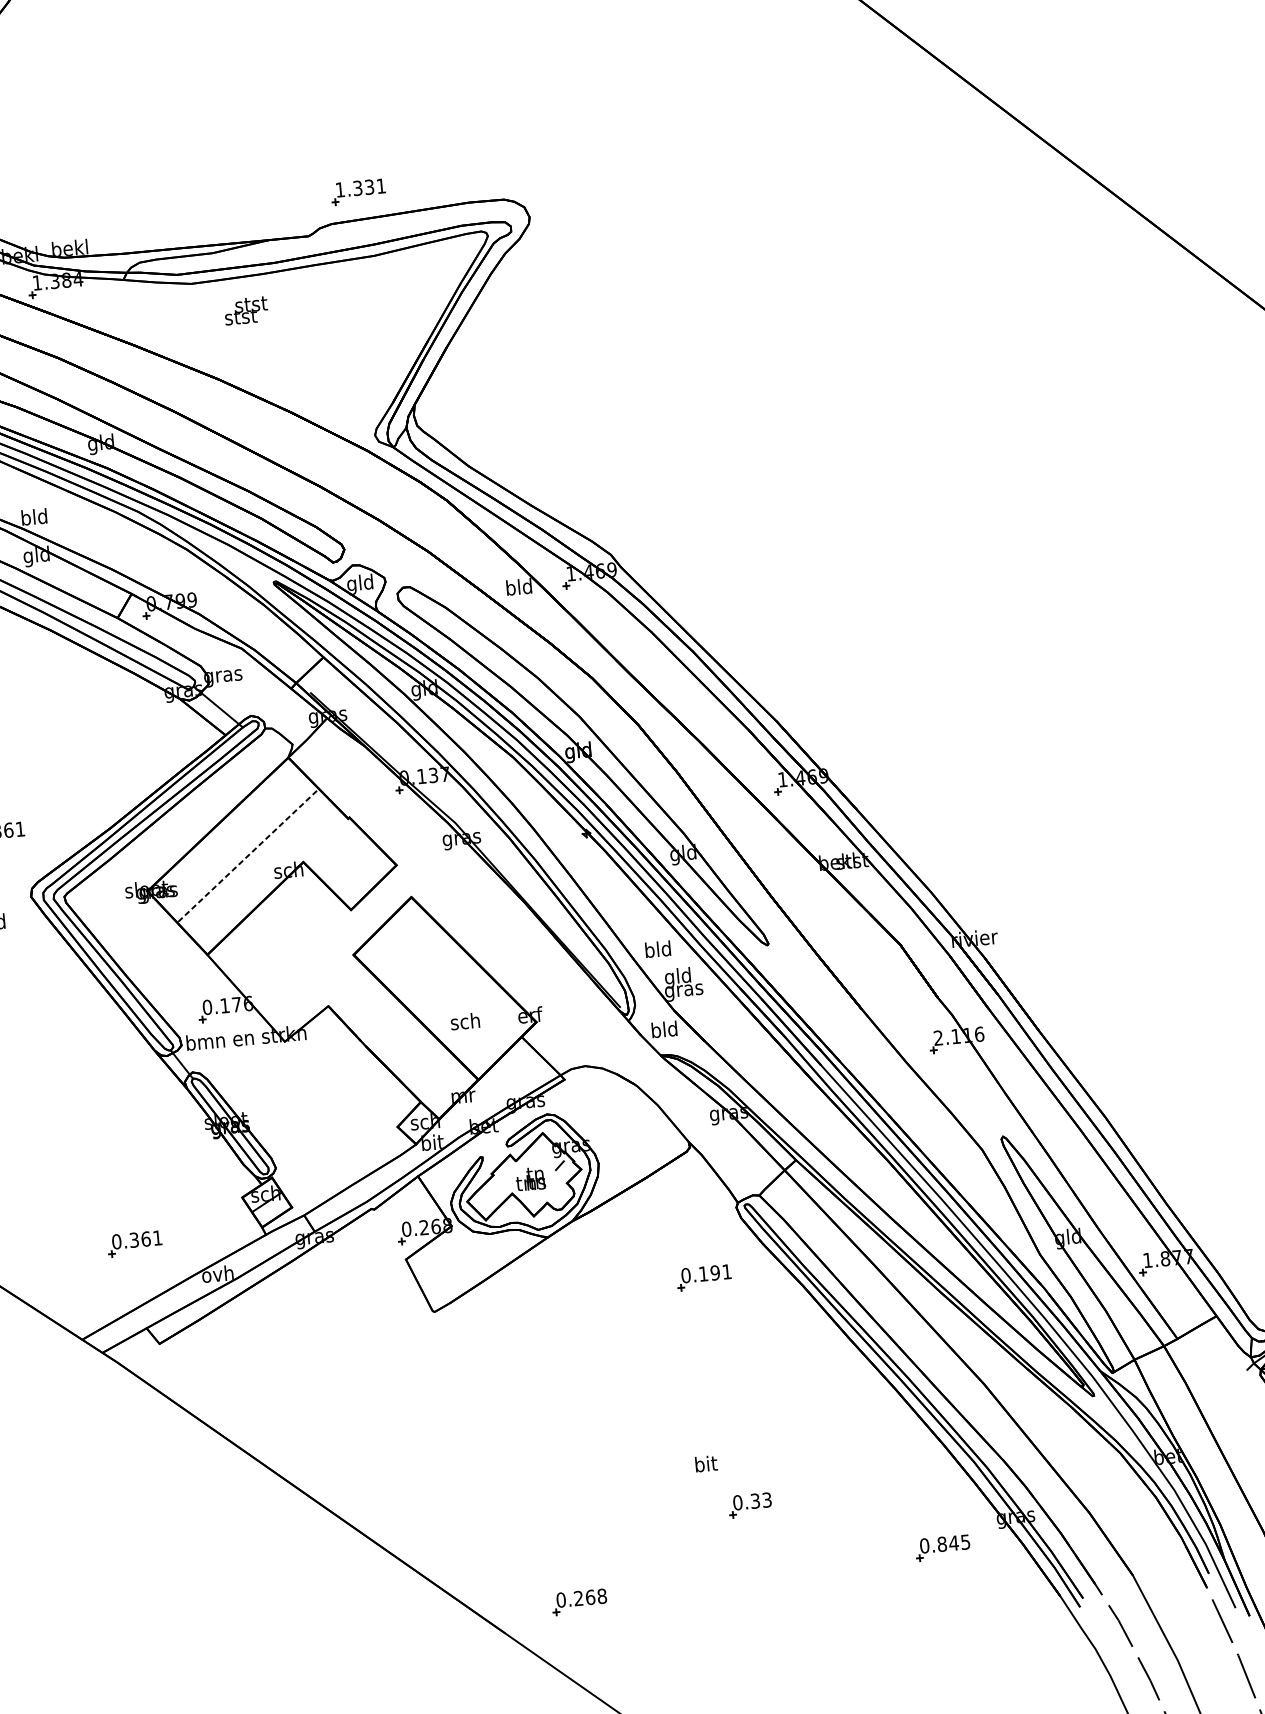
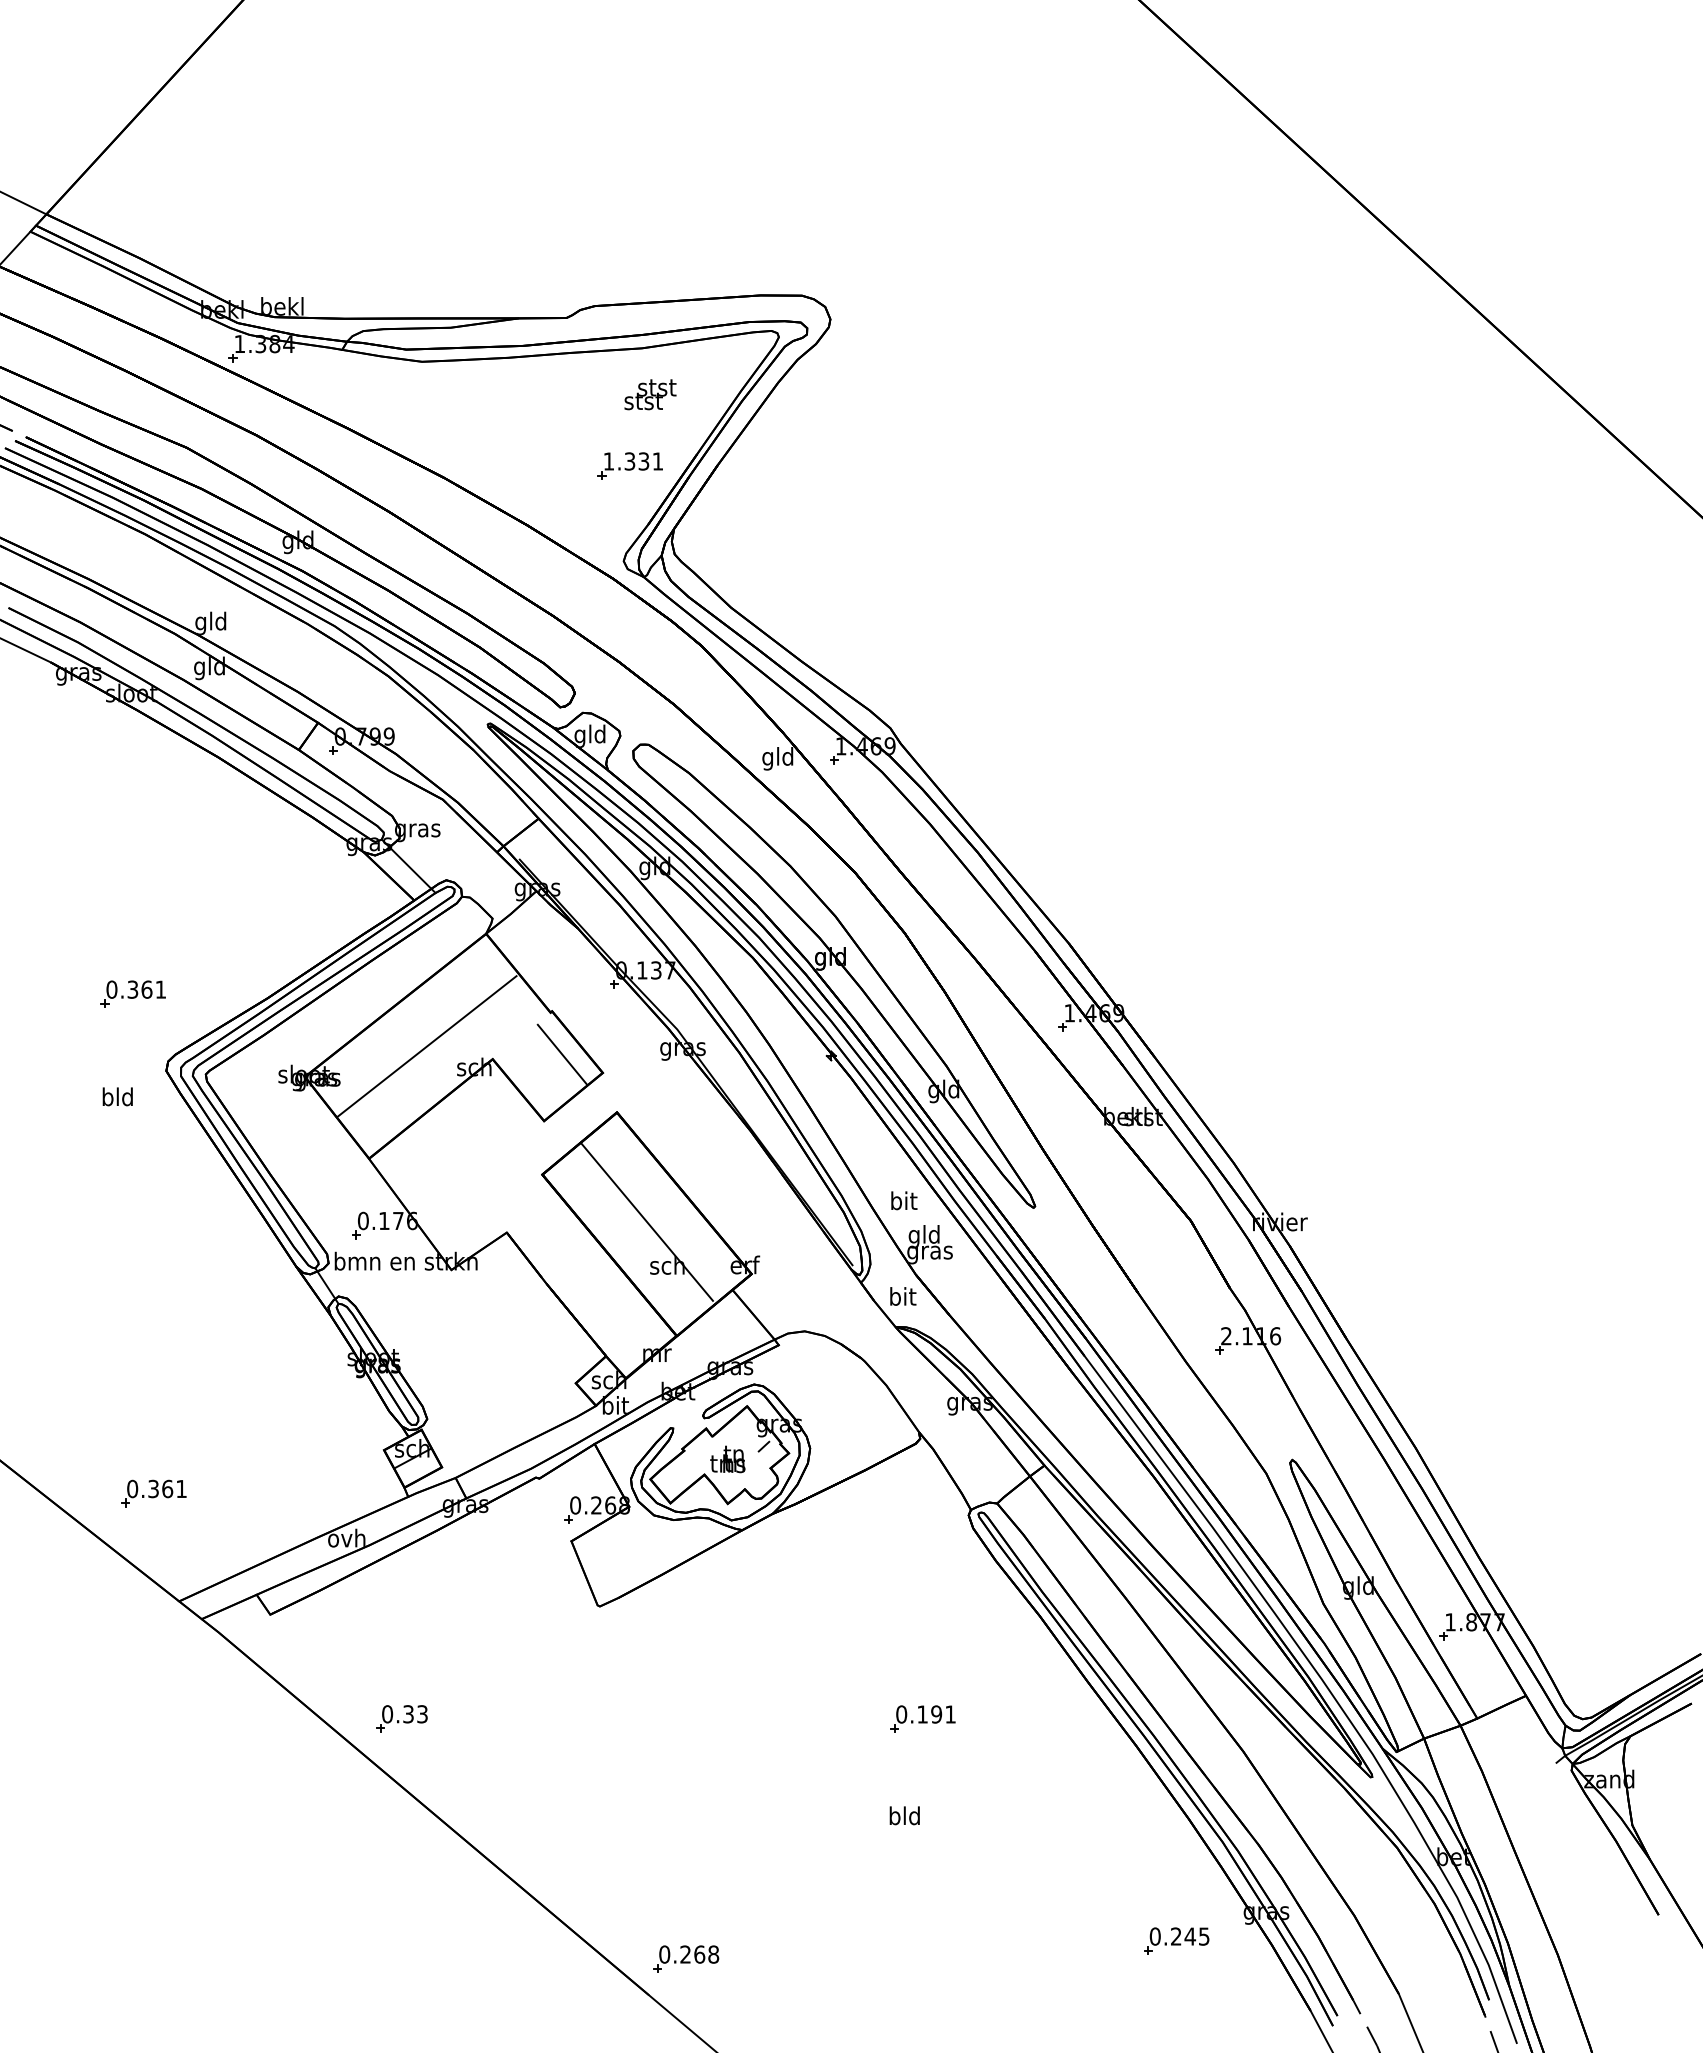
part: (357, 191) -> (629, 465), moved
text: (246, 310) -> (650, 394), moved
text: (25, 519) -> (200, 623), bld -> gld
text: (510, 589) -> (767, 758), bld -> gld
line: (360, 852) -> (561, 1054), added
line: (246, 856) -> (426, 1046), dashed -> solid
text: (657, 949) -> (903, 1200), bld -> bit
line: (444, 986) -> (646, 1221), added
text: (664, 1029) -> (902, 1296), bld -> bit
part: (134, 1243) -> (153, 1493), moved
part: (703, 1277) -> (922, 1718), moved
text: (705, 1463) -> (904, 1815), bit -> bld
part: (749, 1505) -> (401, 1718), moved
text: (941, 1544) -> (1175, 1936), 0.845 -> 0.245
part: (579, 1601) -> (686, 1958), moved

